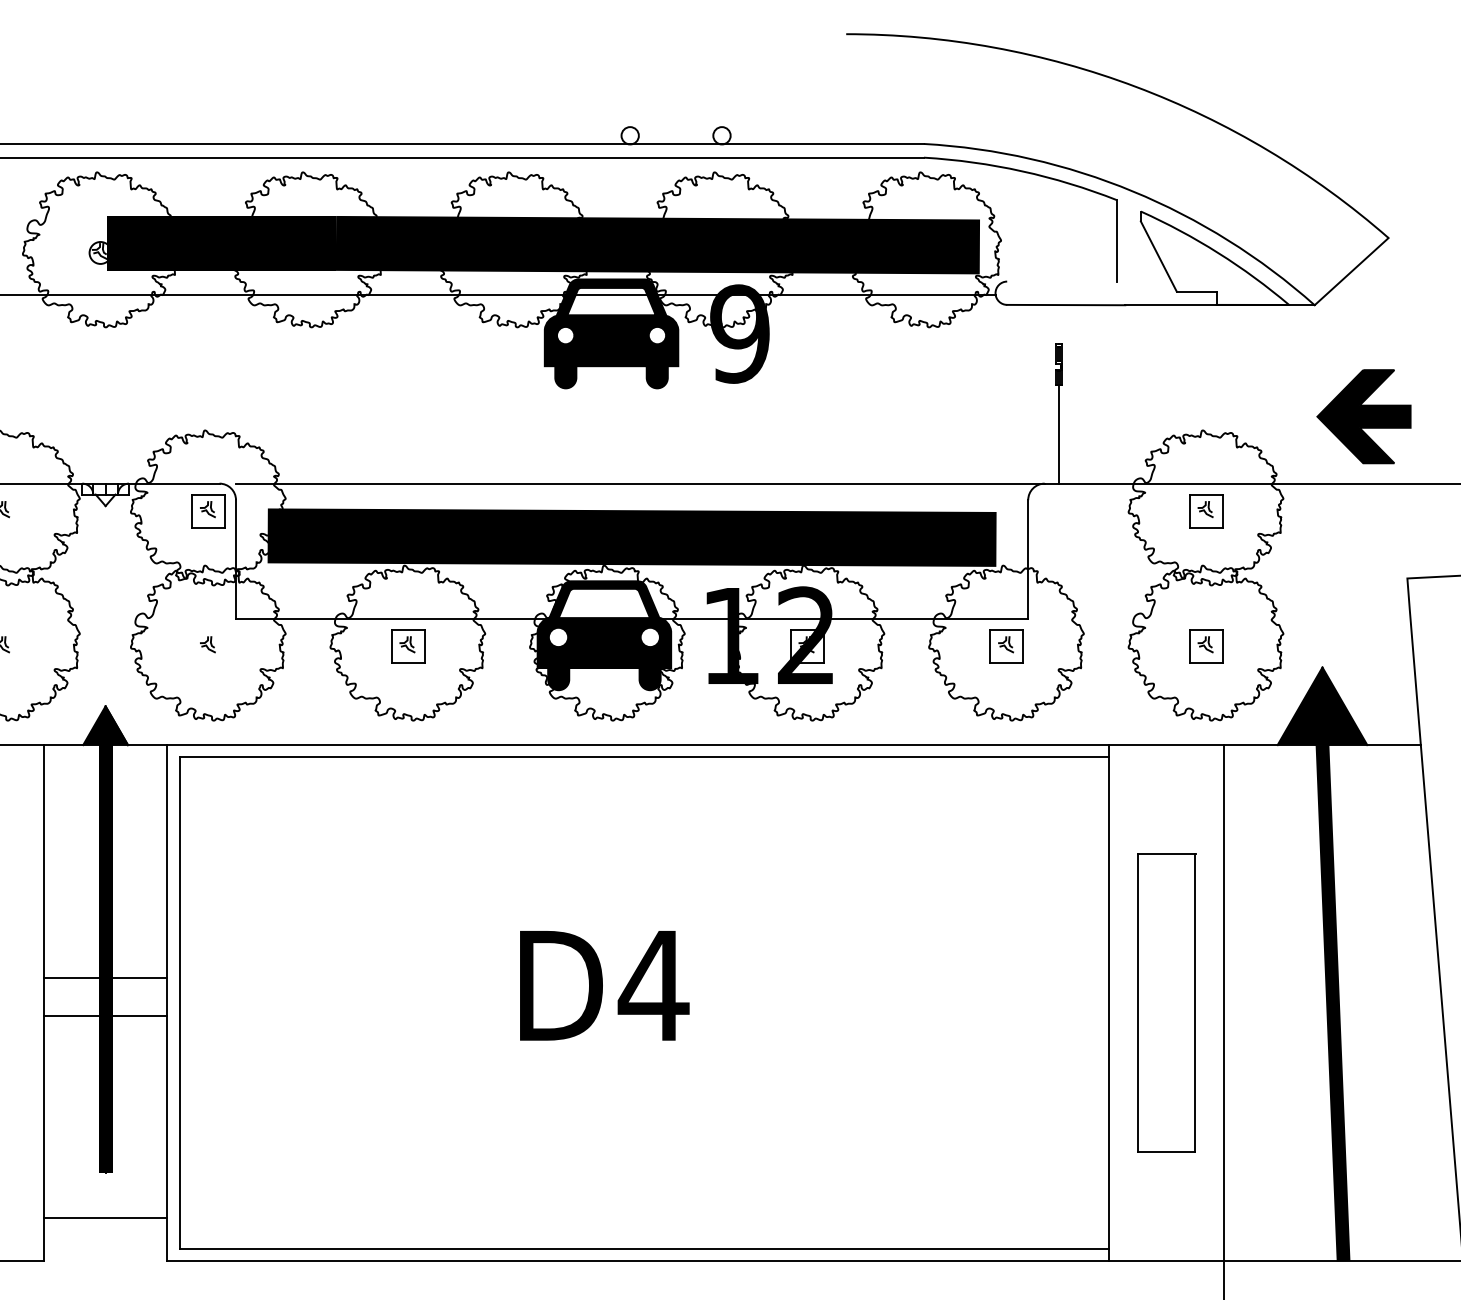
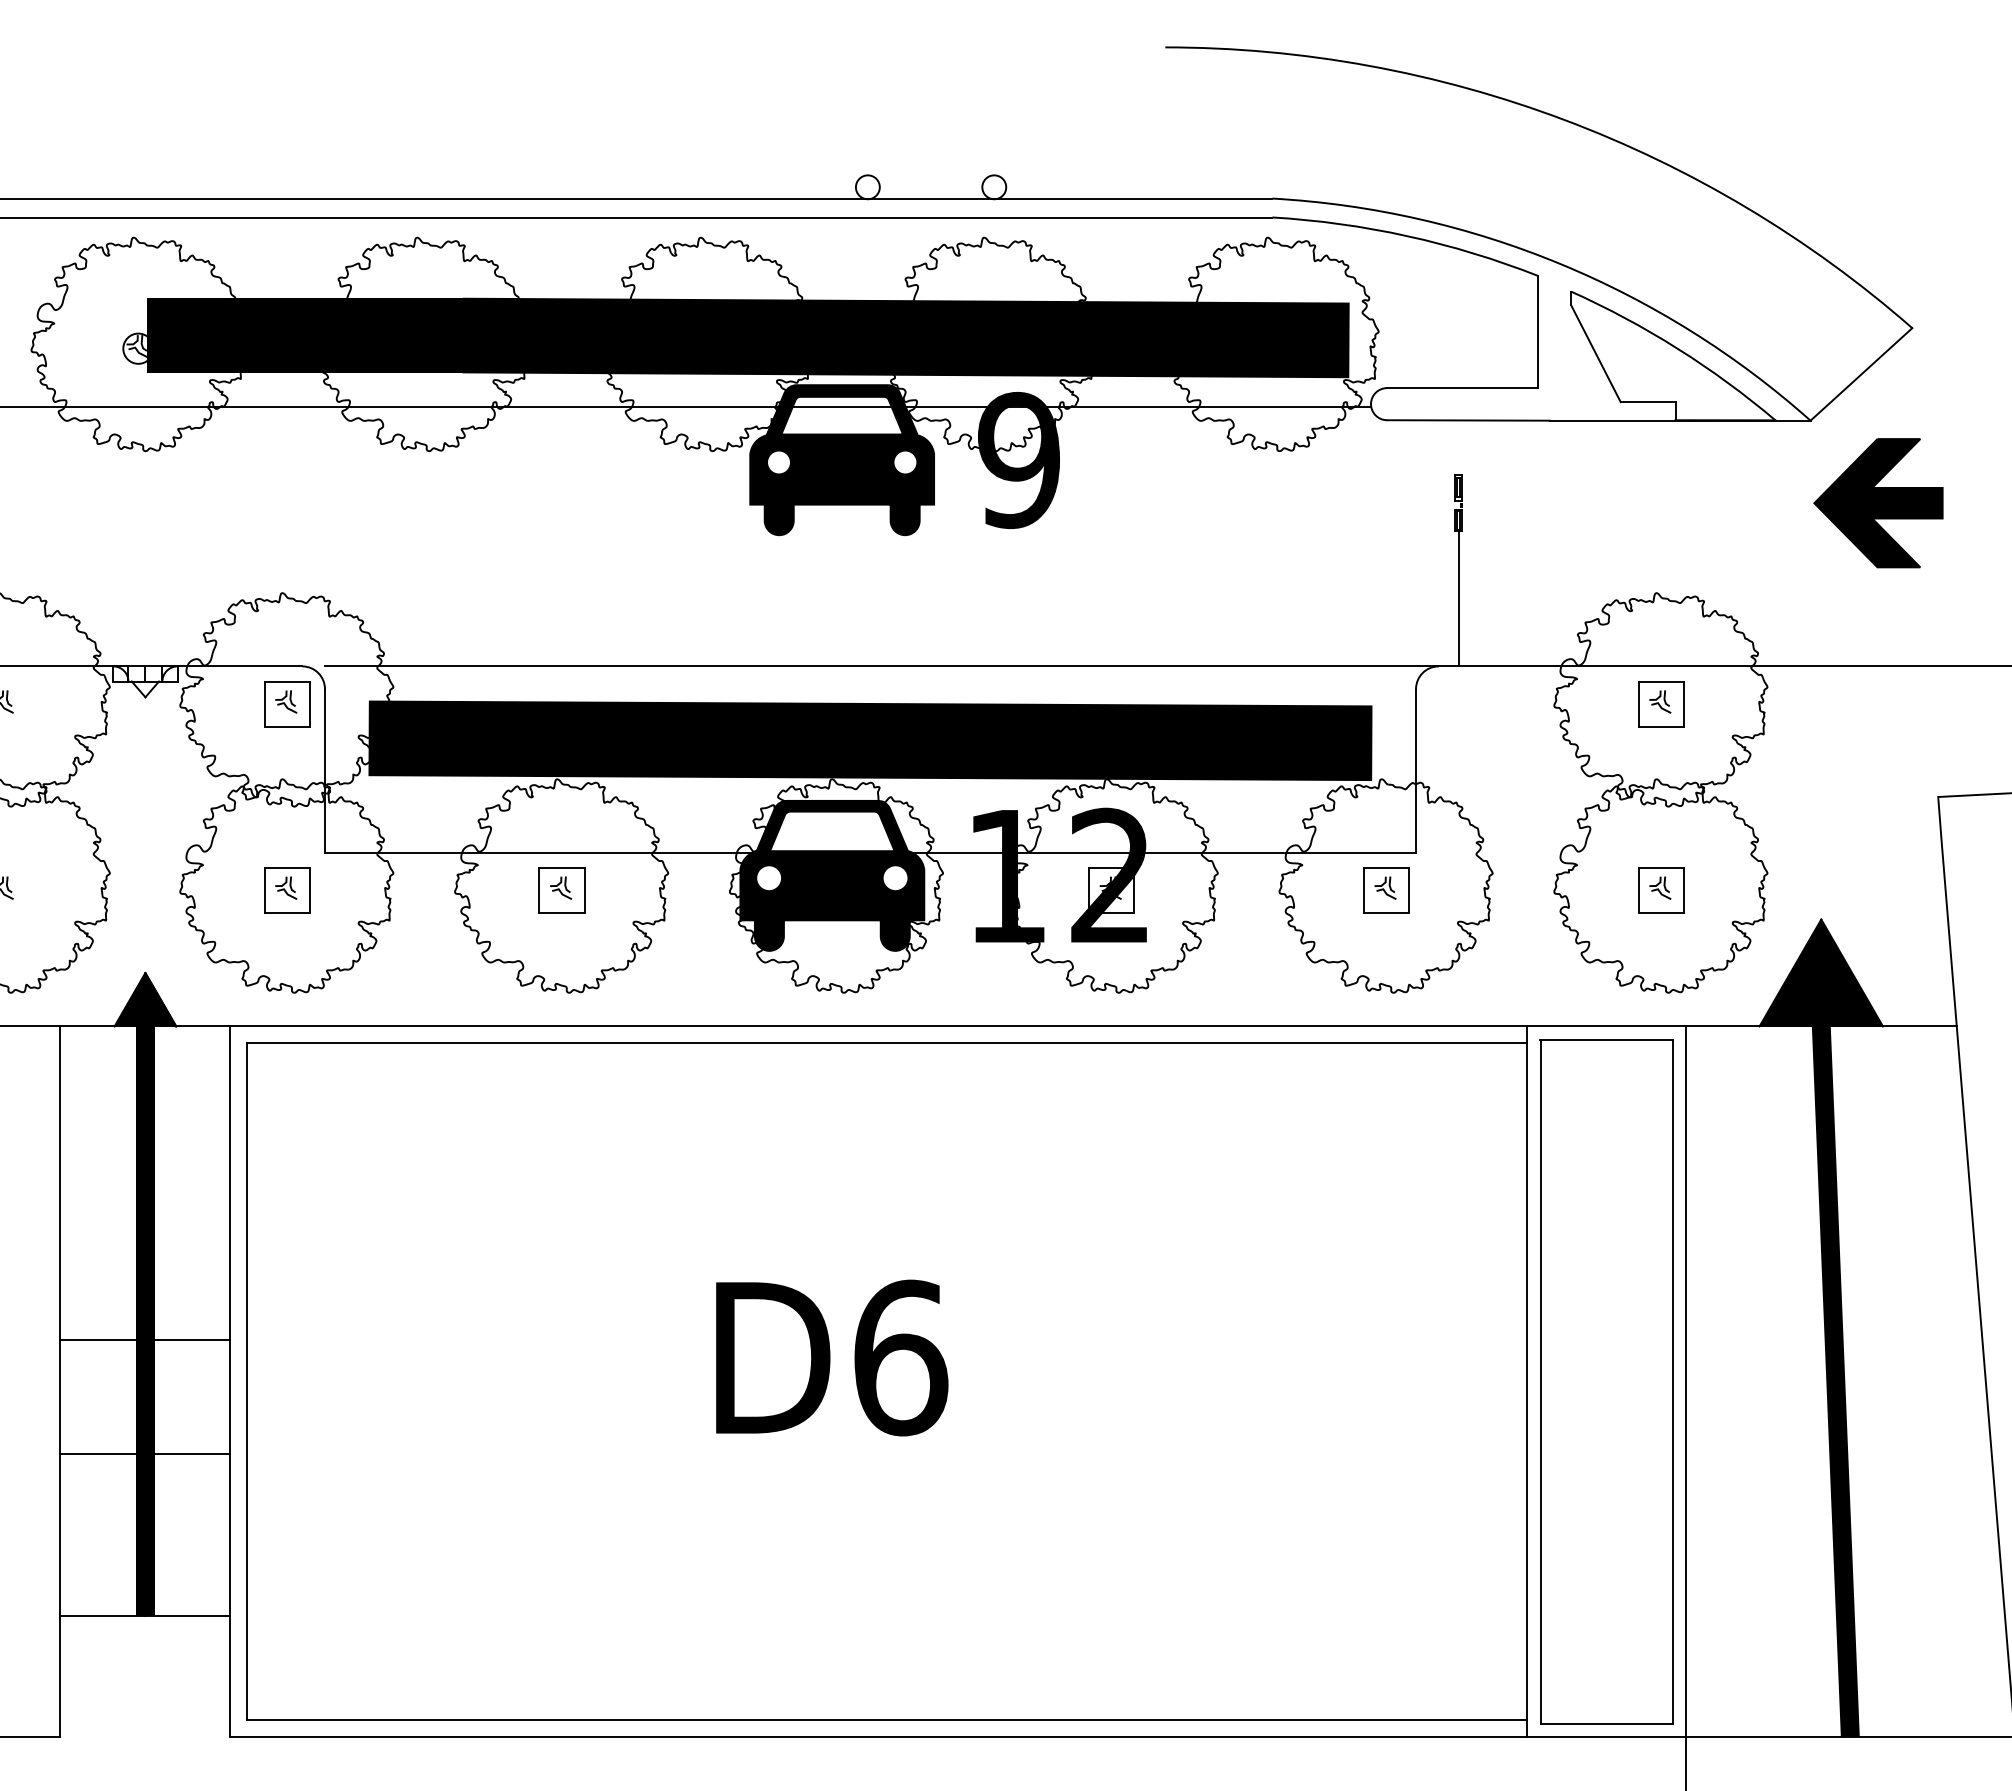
line: (1061, 281) -> (1462, 388), added
part: (1364, 416) -> (1878, 503), moved
part: (208, 646) -> (287, 890), added
line: (105, 978) -> (145, 1453), moved
text: (653, 985) -> (899, 1357), D4 -> D6
part: (1166, 1002) -> (1606, 1381), size x1.67
line: (105, 1015) -> (145, 1340), moved
line: (105, 1217) -> (145, 1616), moved

